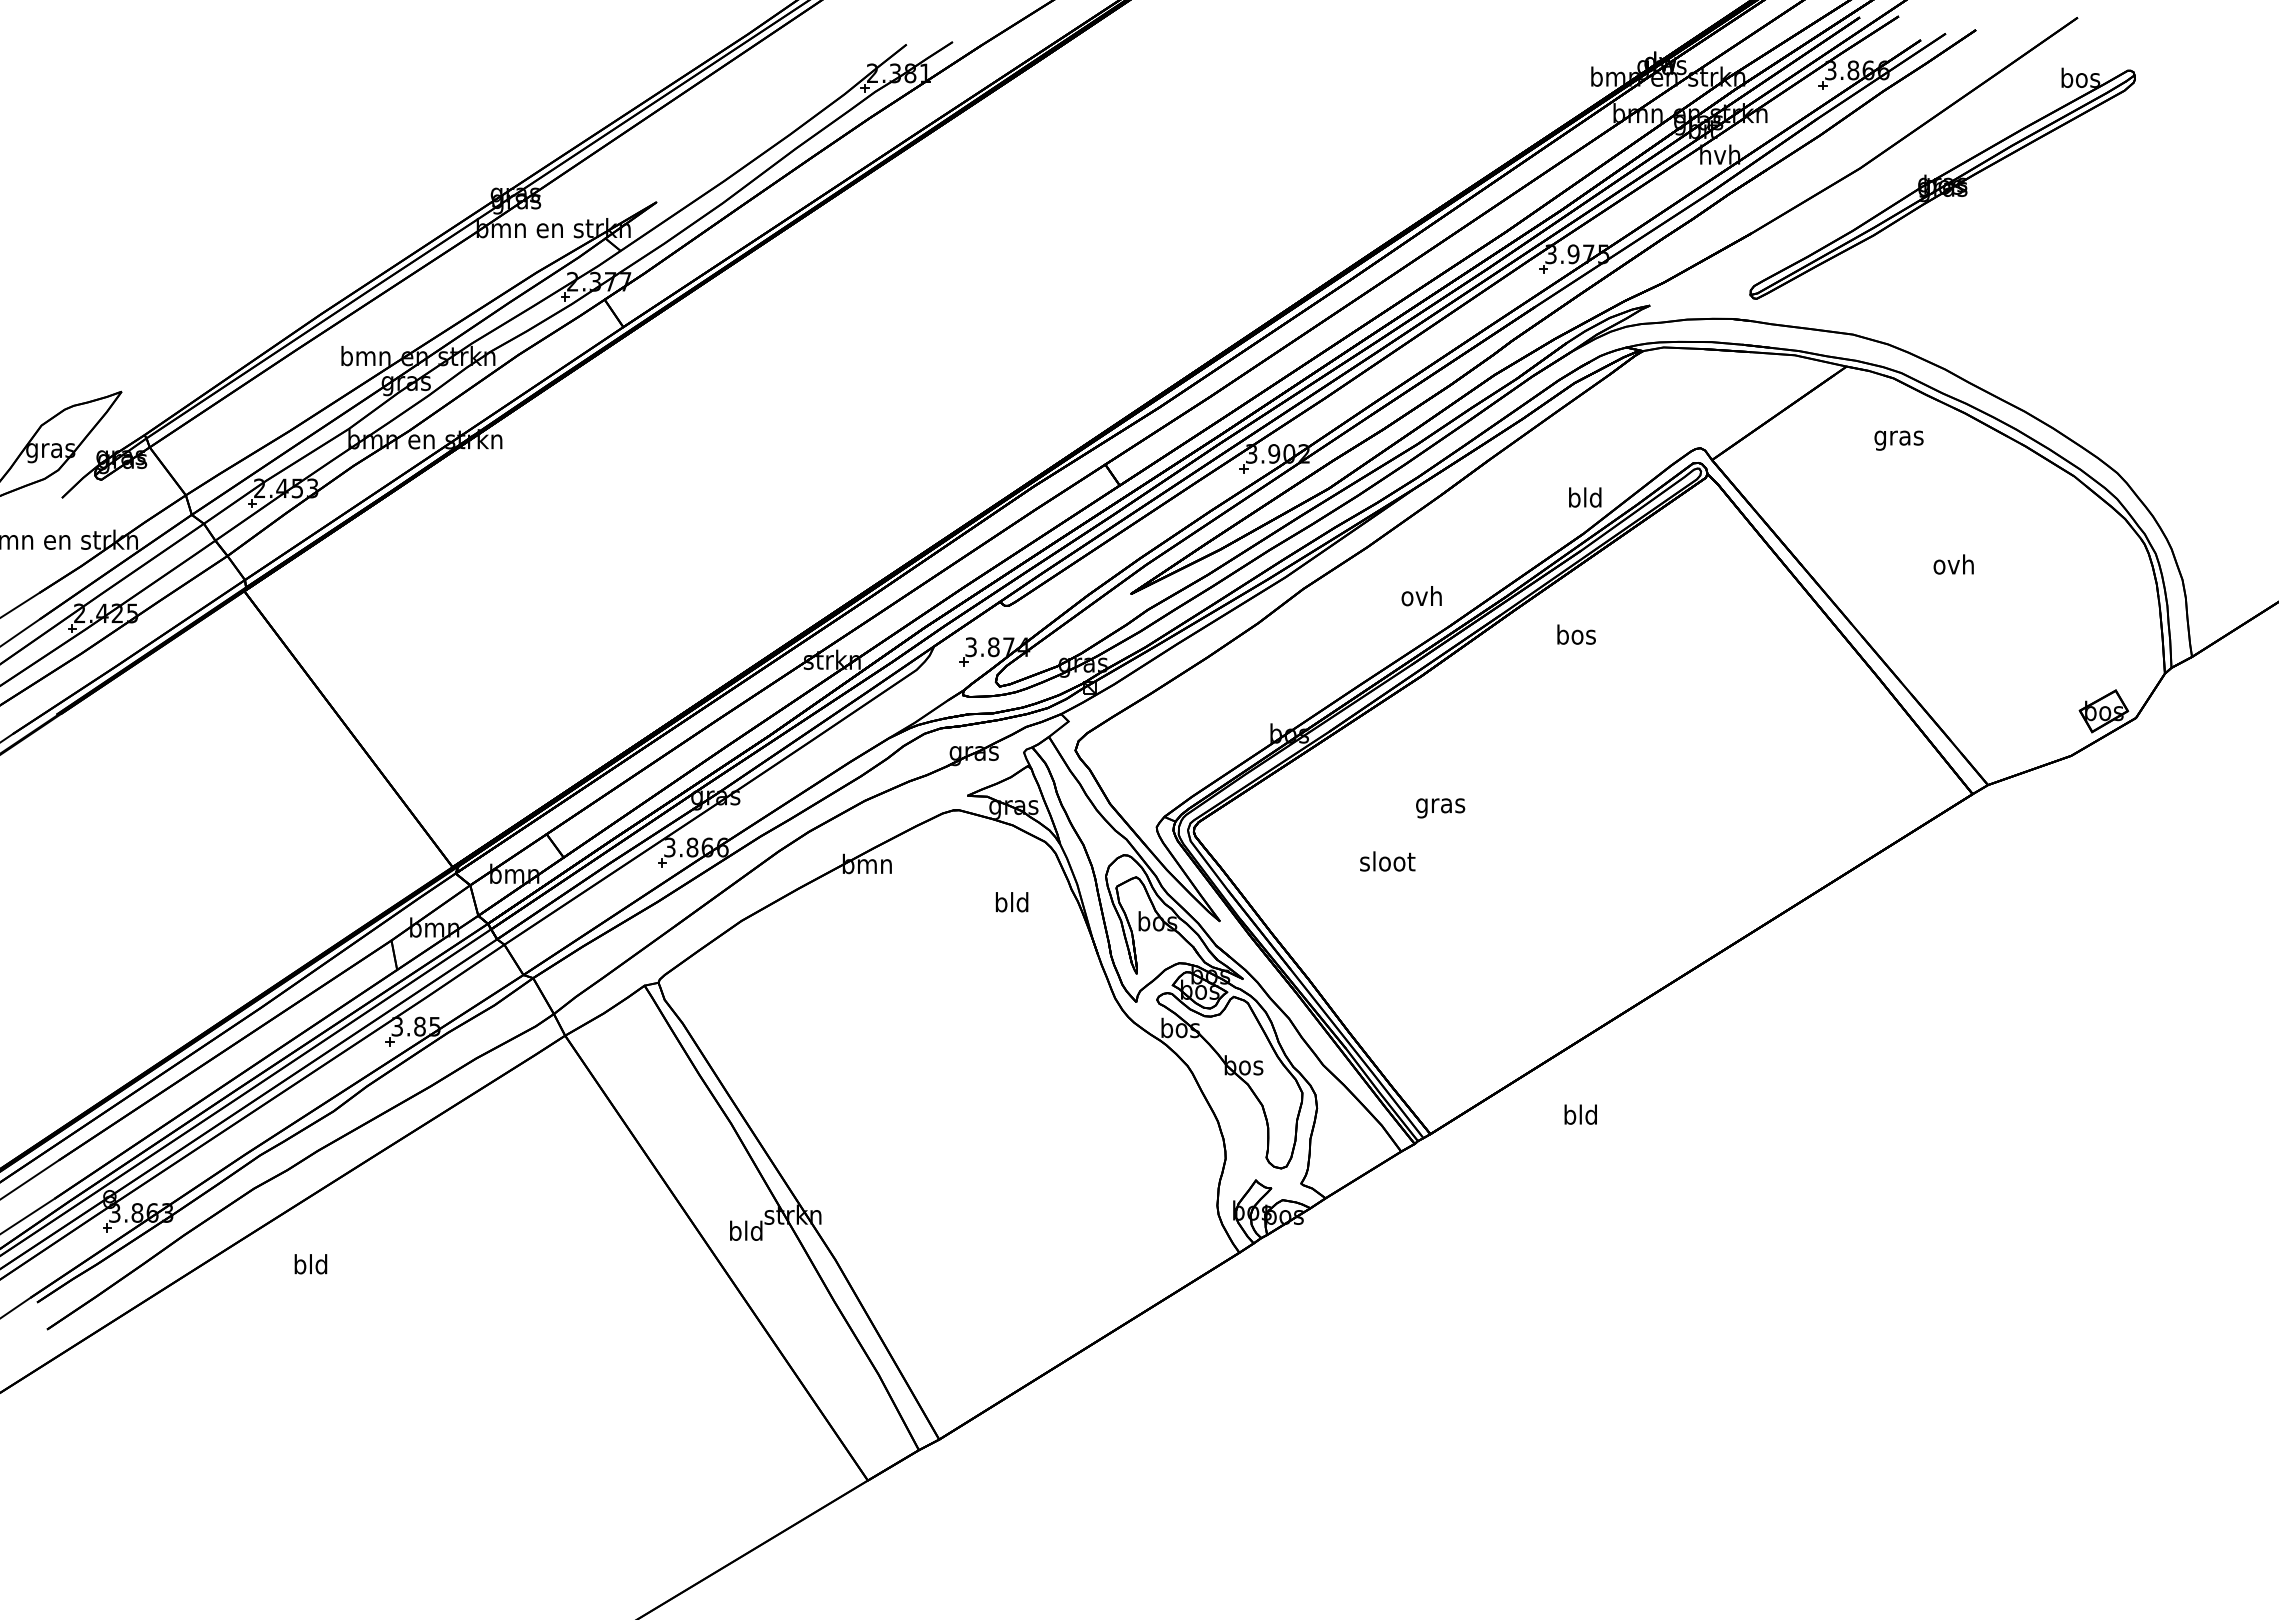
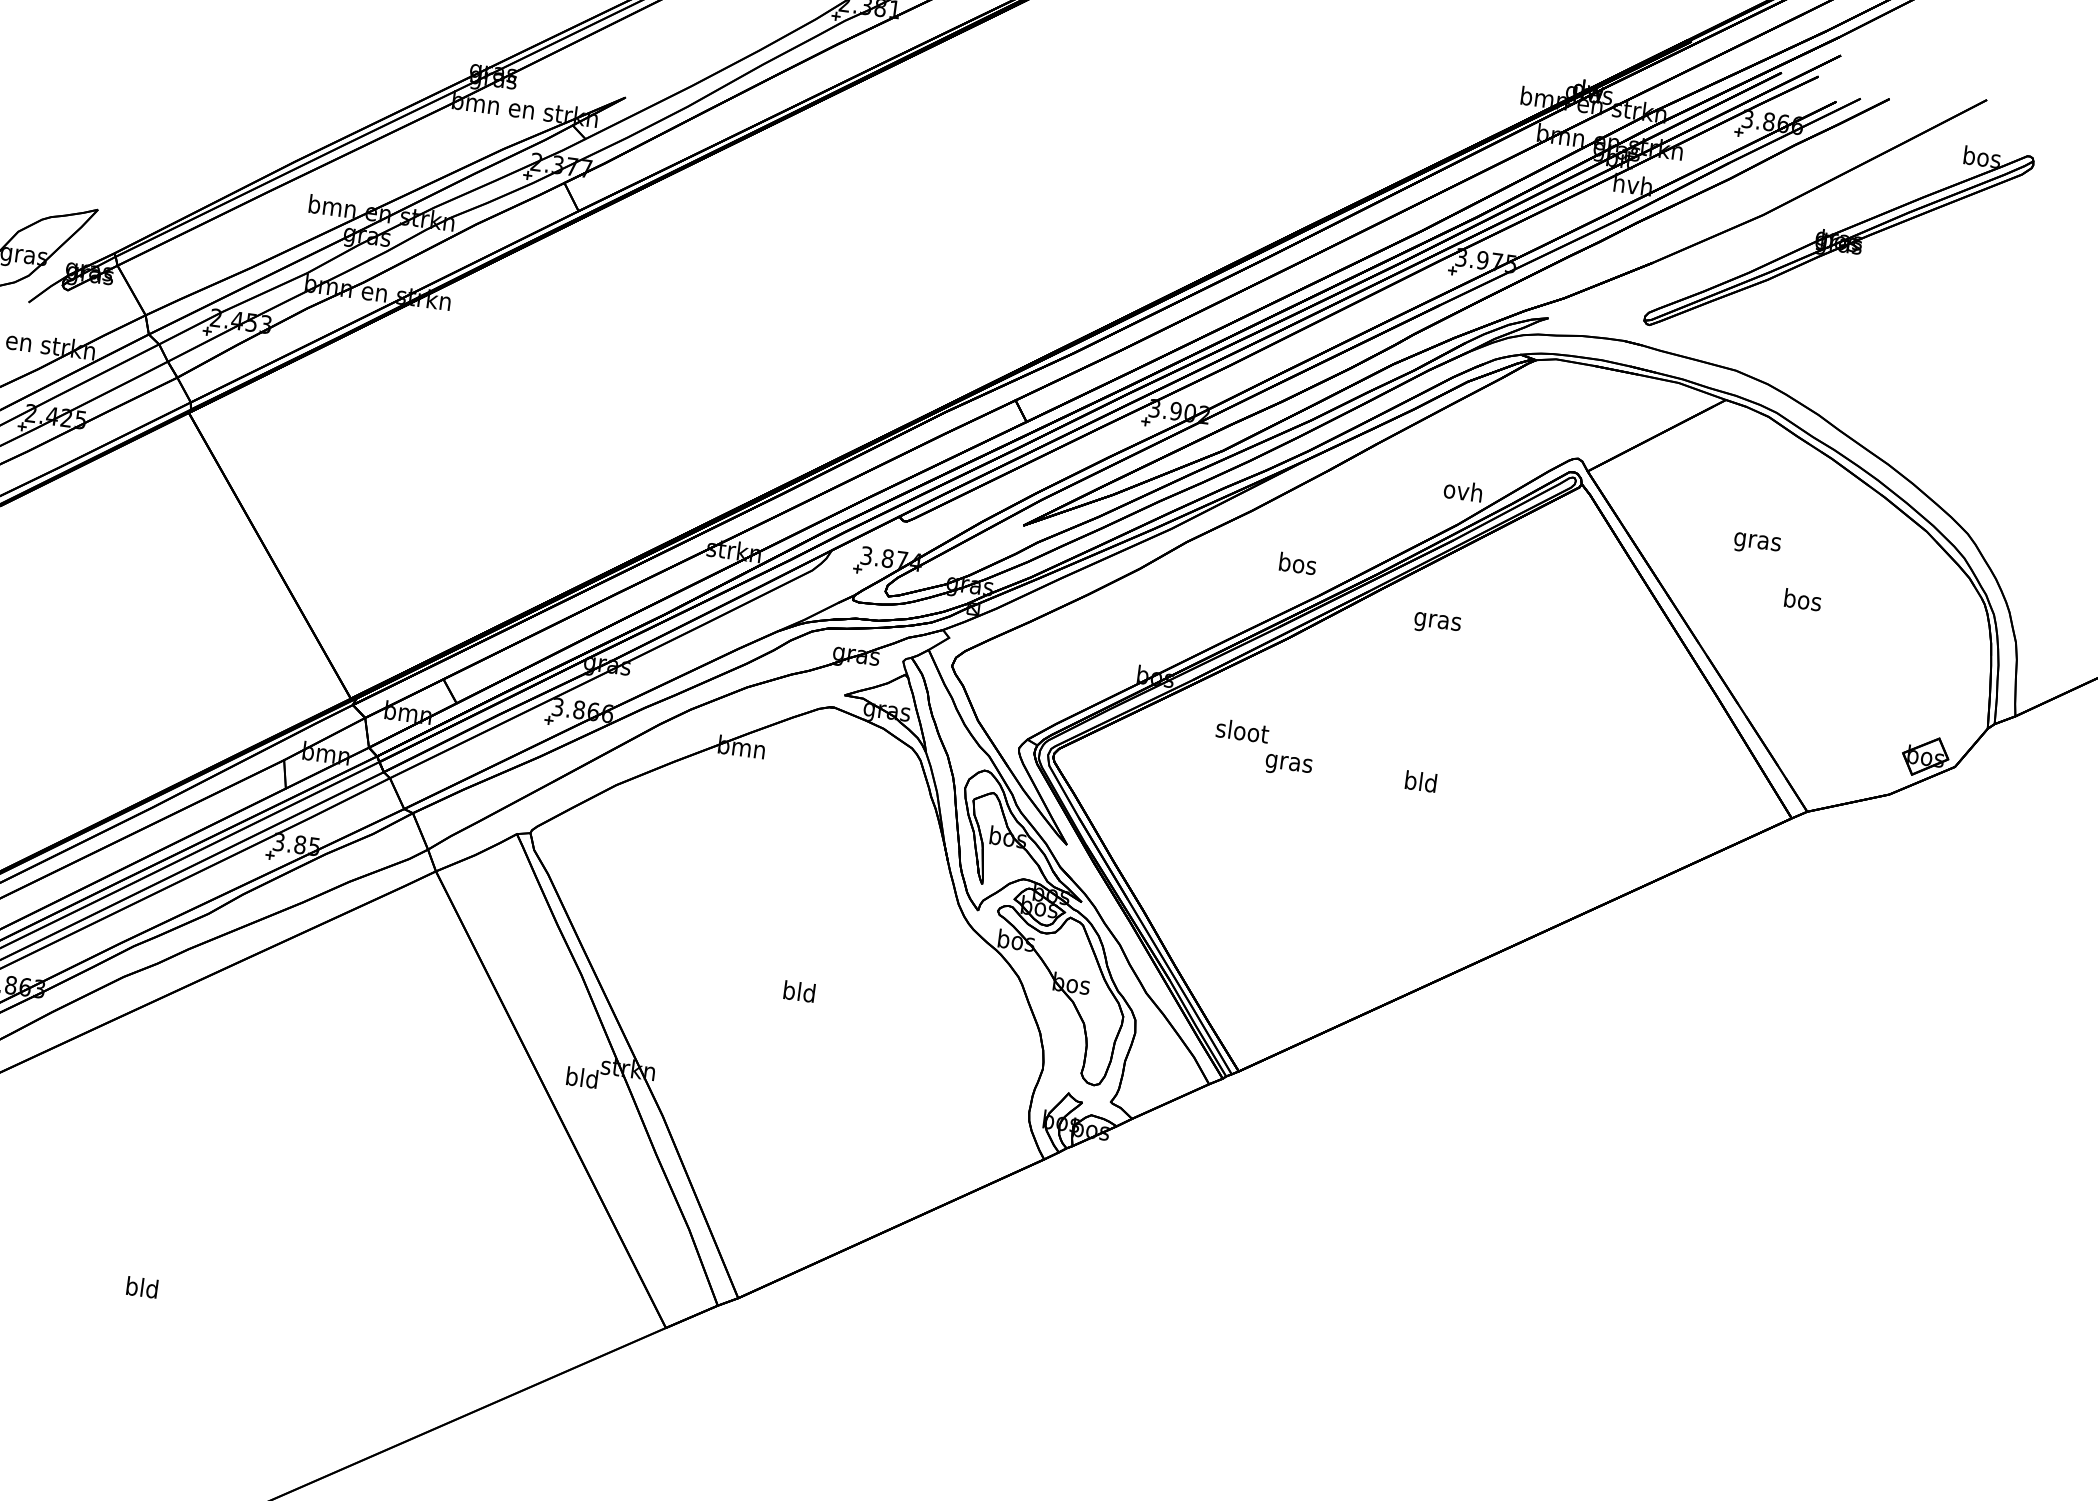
text: (1898, 440) -> (1756, 543), moved
text: (1584, 497) -> (1462, 490), bld -> ovh
text: (1953, 564) -> (1802, 599), ovh -> bos
text: (1421, 596) -> (1297, 563), ovh -> bos
text: (1575, 636) -> (1437, 620), bos -> gras
text: (1387, 861) -> (1242, 731), moved
text: (1012, 902) -> (799, 991), moved
text: (1580, 1114) -> (1420, 781), moved
text: (310, 1264) -> (141, 1287), moved

